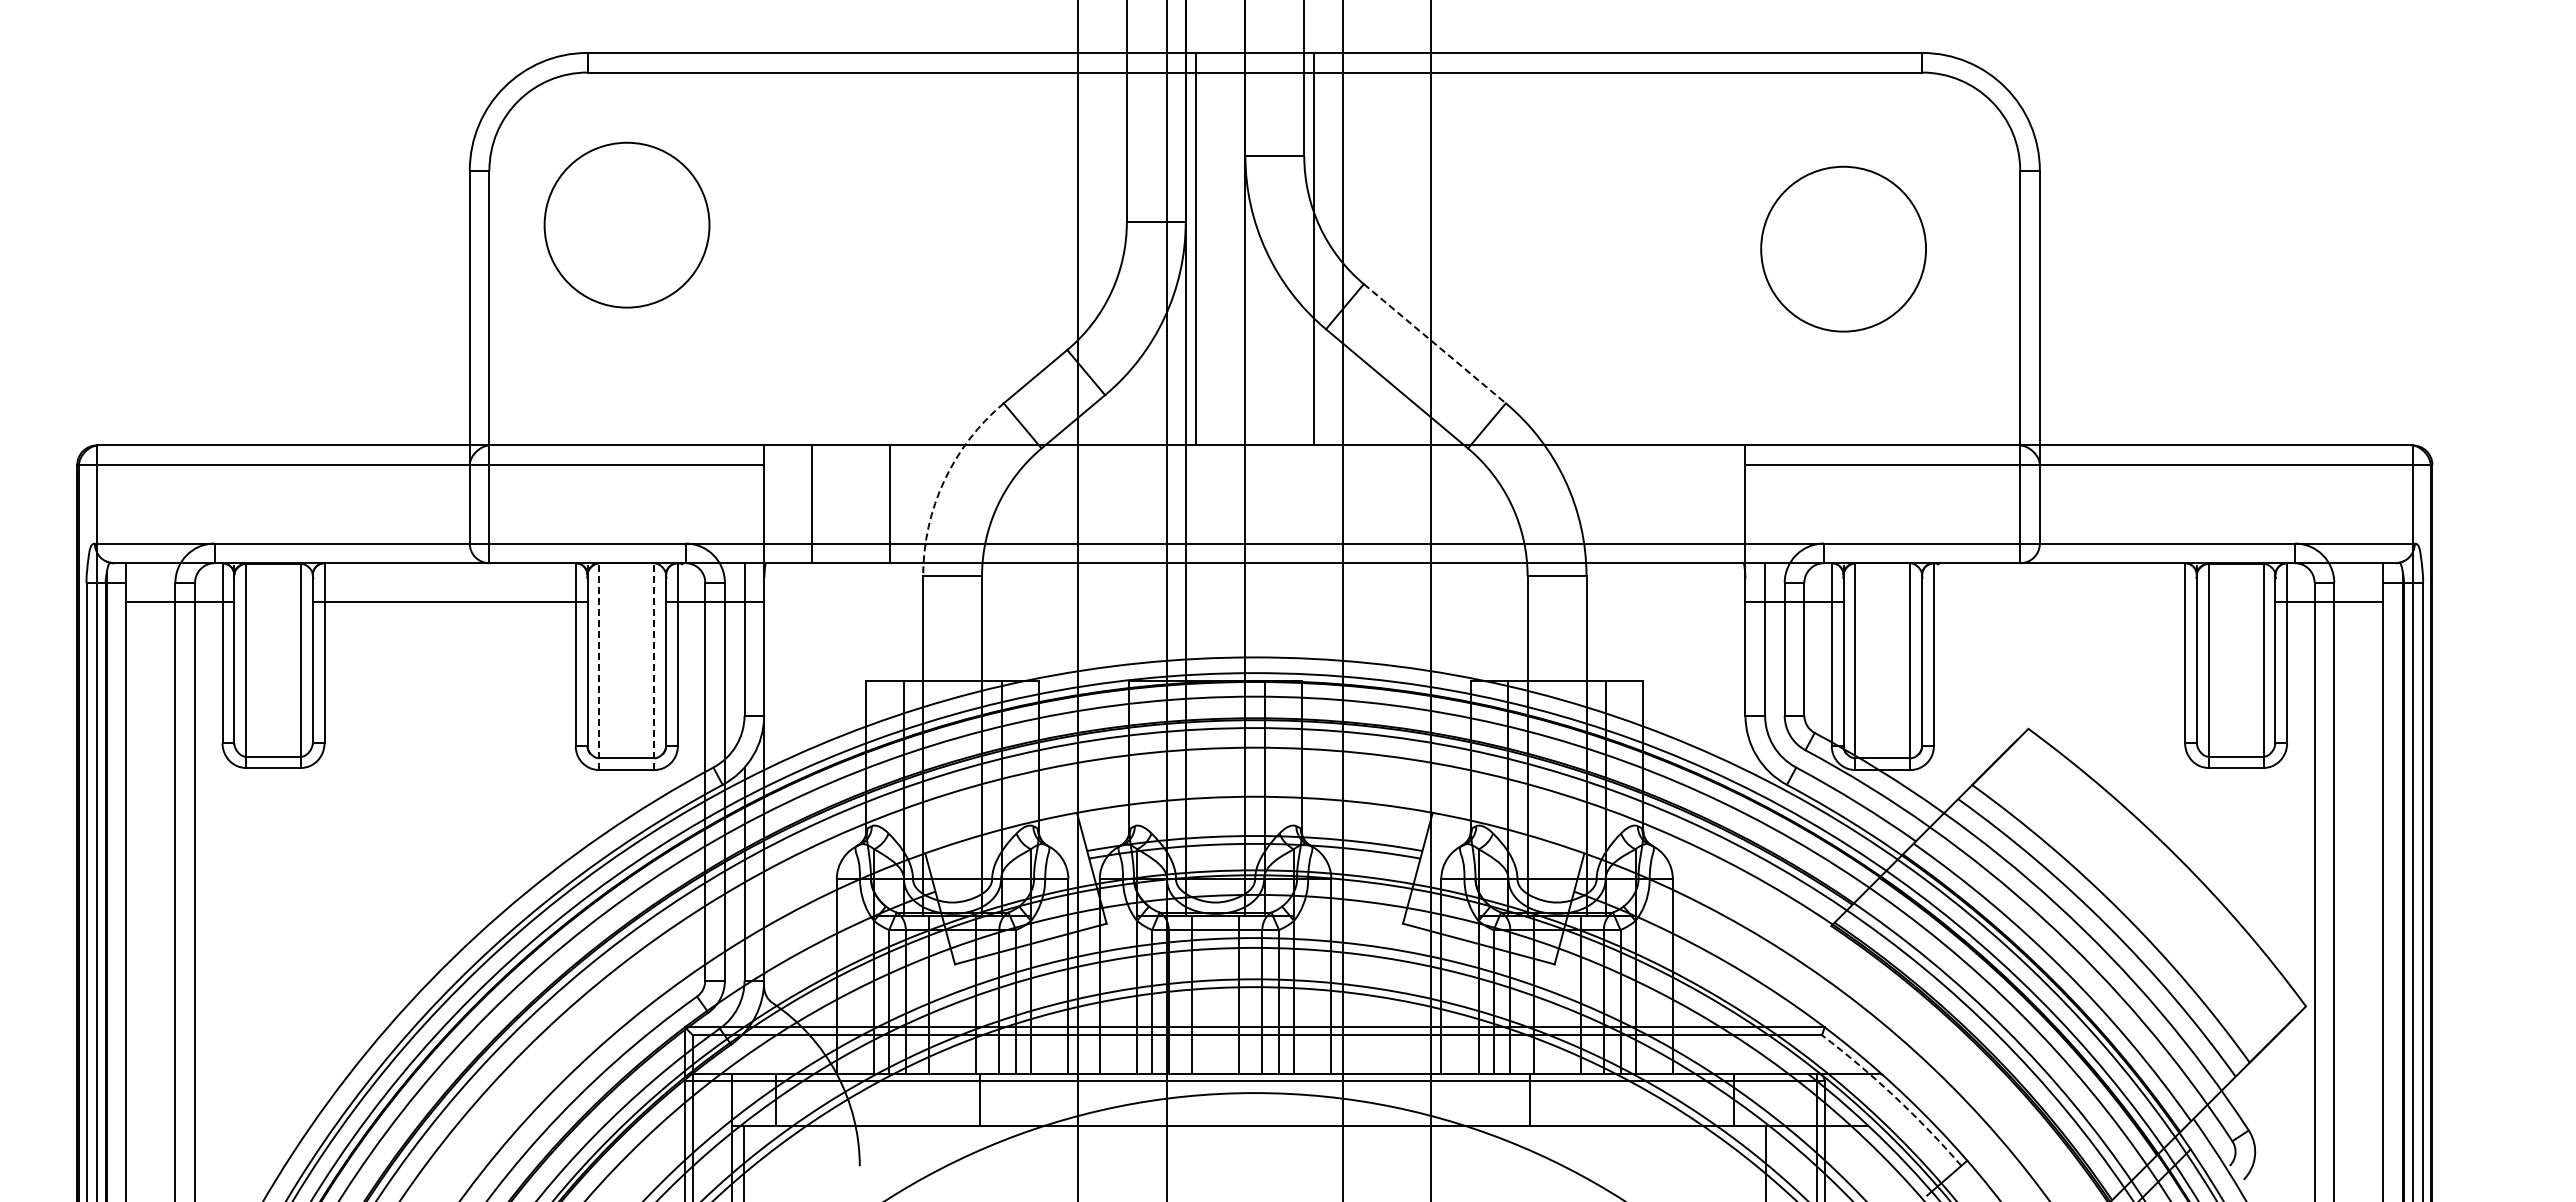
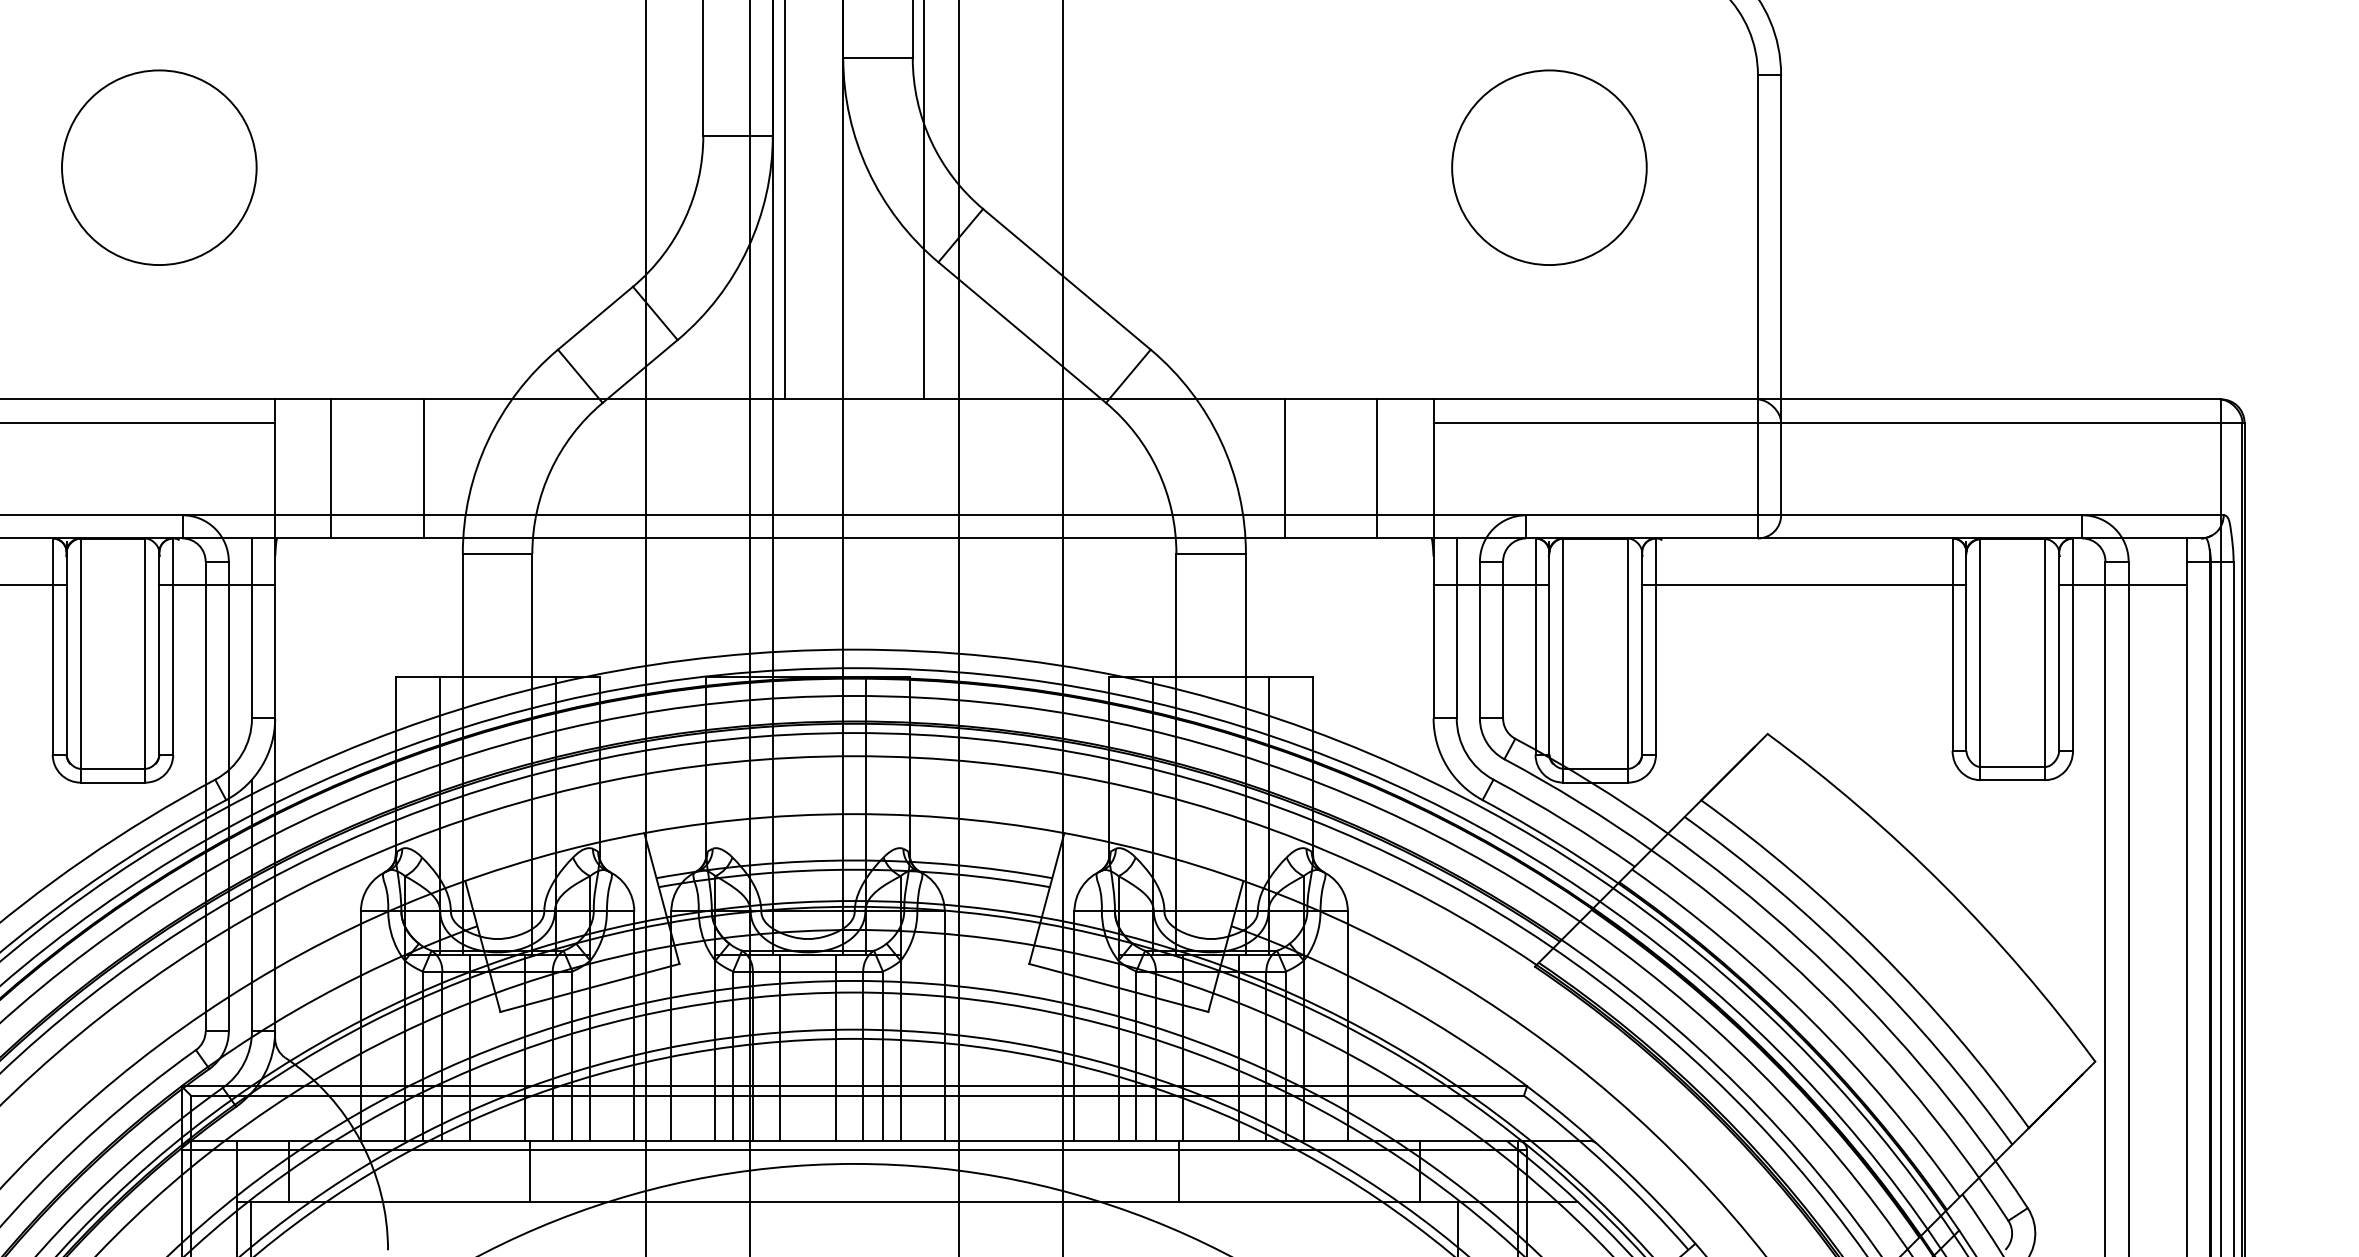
circle: (626, 224) -> (158, 166), moved
line: (1434, 343) -> (1066, 279), dashed -> solid
arc: (944, 480) -> (488, 440), dashed -> solid
line: (1619, 504) -> (1284, 469), added
line: (1697, 504) -> (1376, 469), added
line: (2059, 602) -> (1804, 584), added
line: (599, 666) -> (80, 660), dashed -> solid
line: (654, 666) -> (145, 660), dashed -> solid
arc: (1895, 1096) -> (1610, 1167), dashed -> solid

